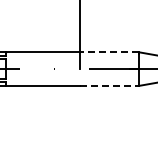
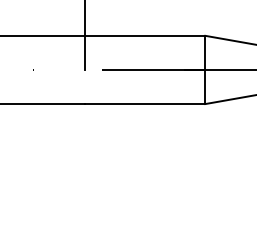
line: (109, 52) -> (144, 36), dashed -> solid
line: (109, 85) -> (144, 103), dashed -> solid

